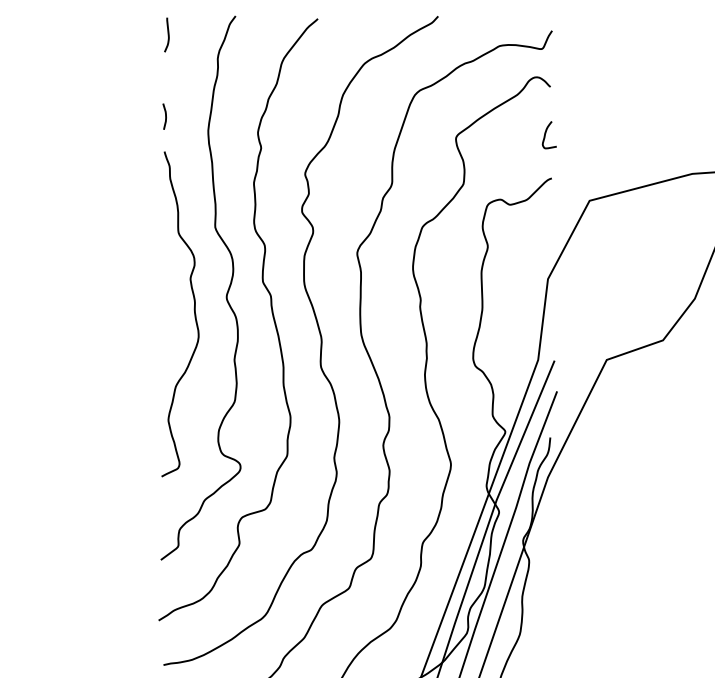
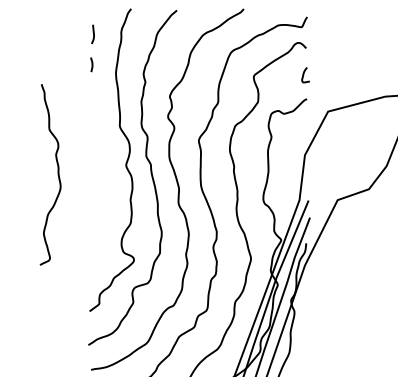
line: (167, 35) -> (93, 34), moved
curve: (193, 313) -> (57, 174), moved

